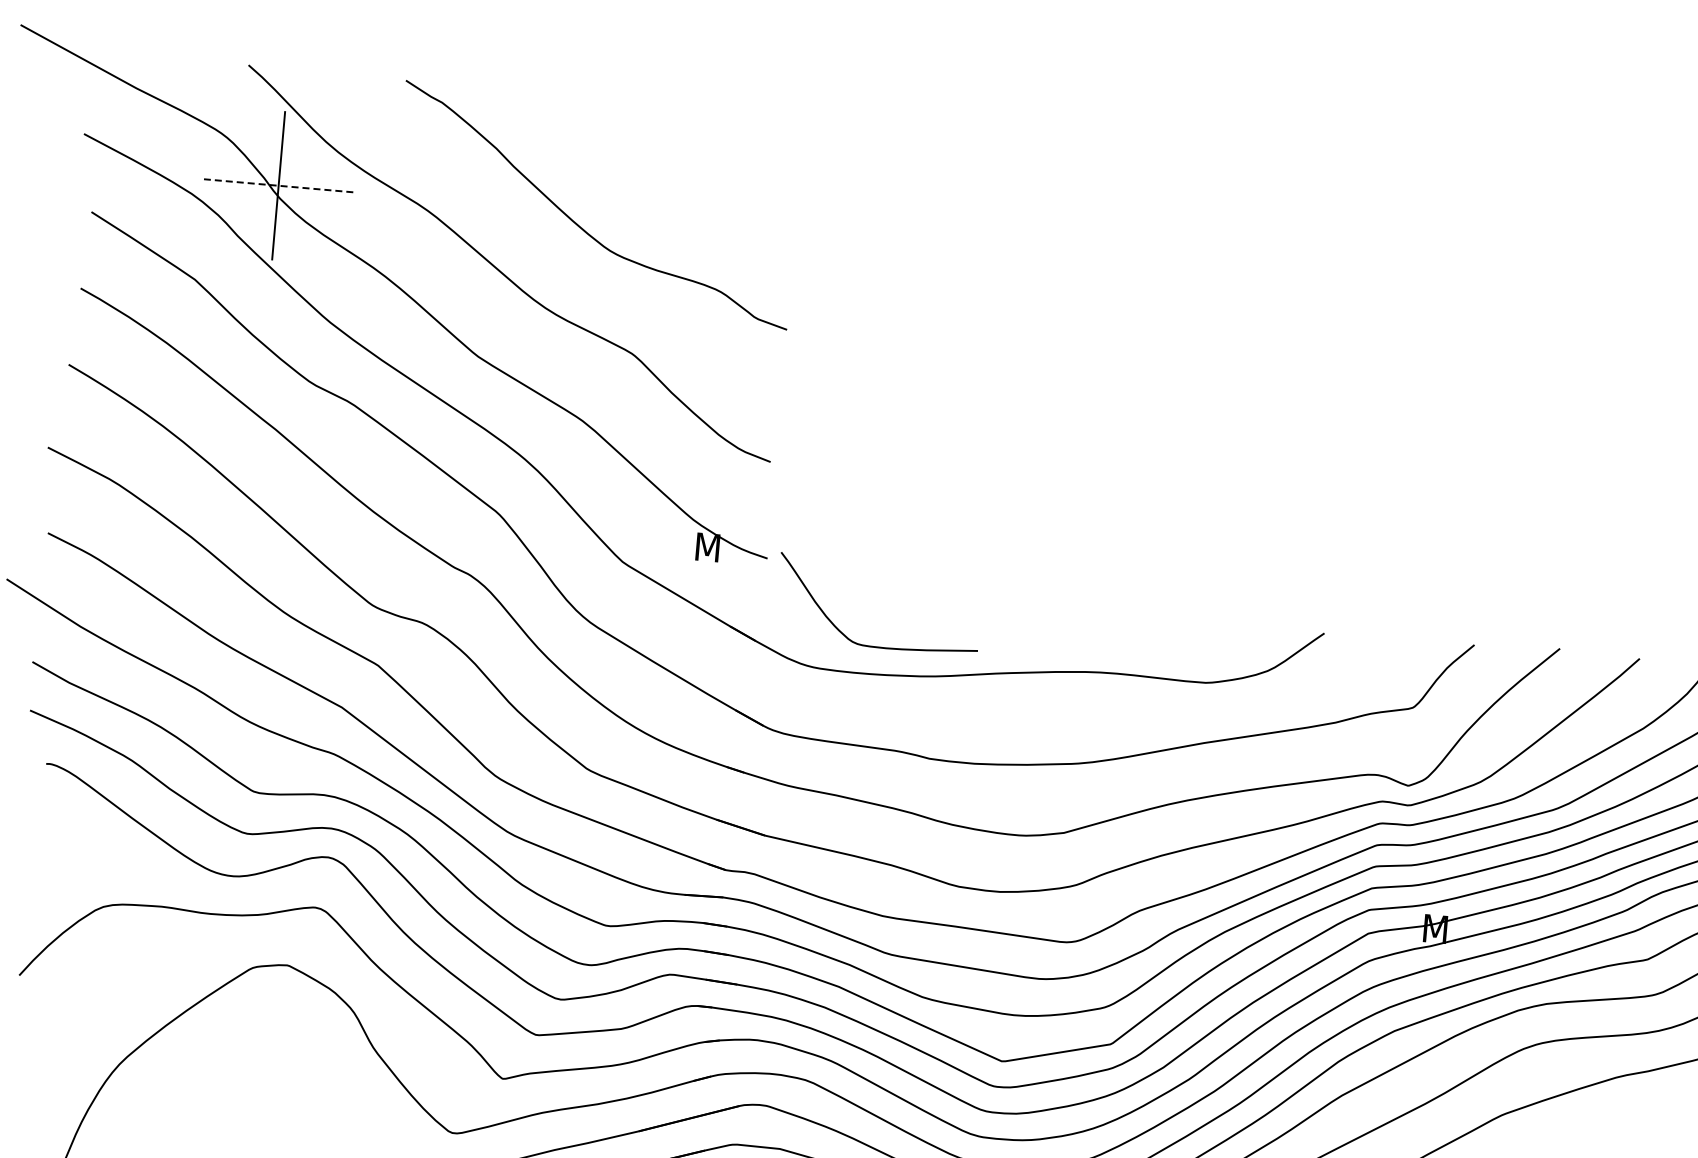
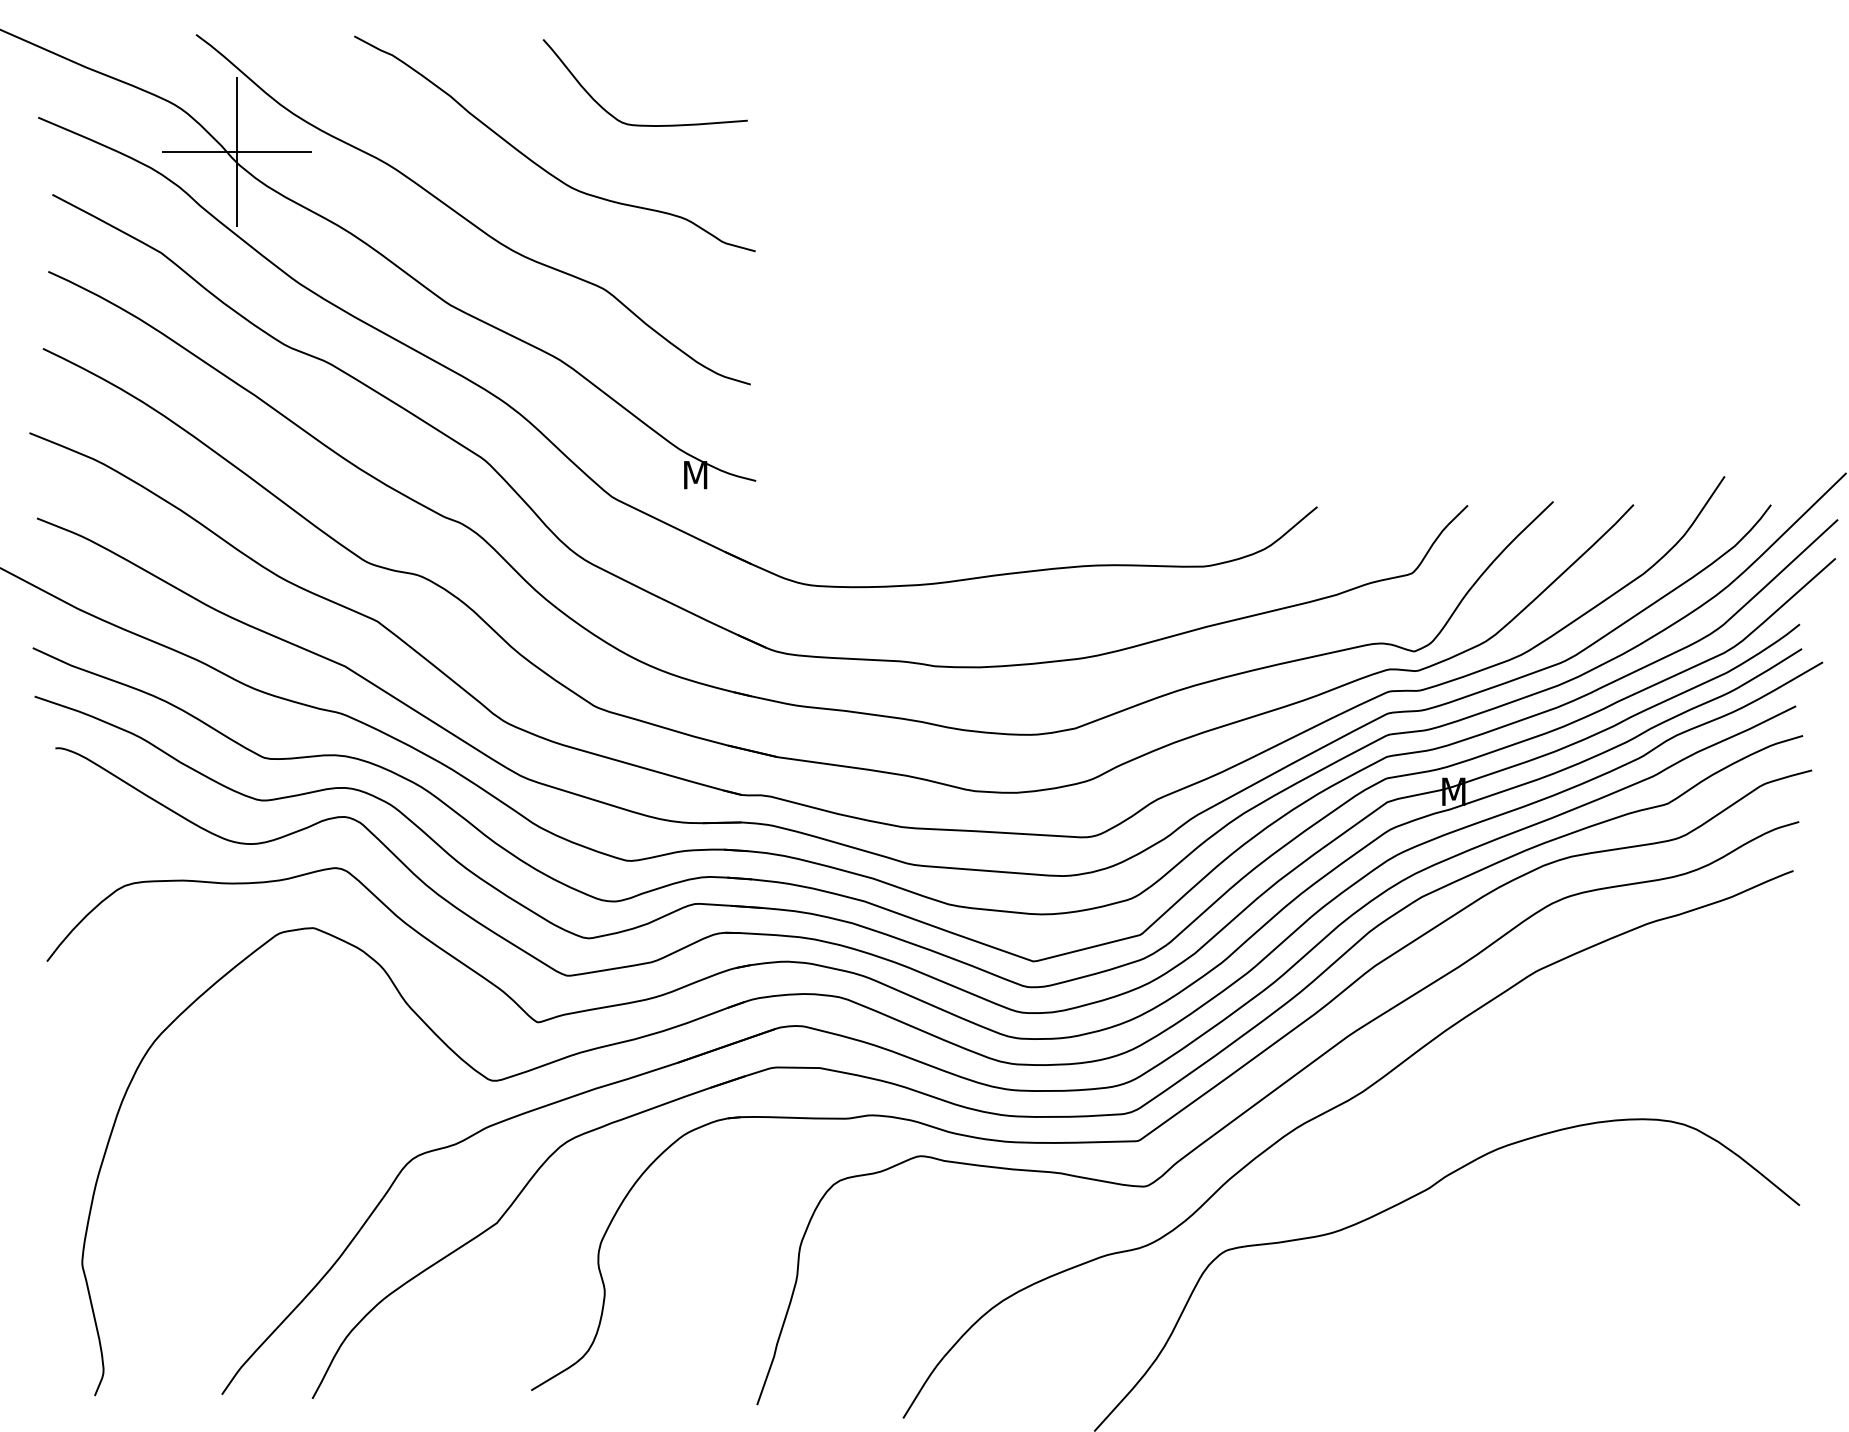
line: (278, 186) -> (236, 152), dashed -> solid
curve: (874, 645) -> (644, 124), moved

